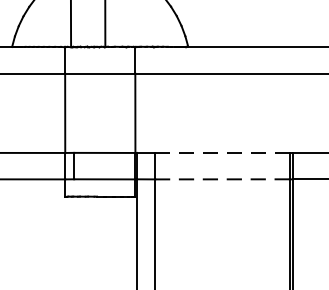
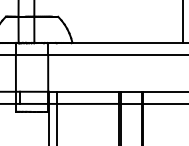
line: (223, 152) -> (88, 91), dashed -> solid
line: (223, 178) -> (88, 103), dashed -> solid

